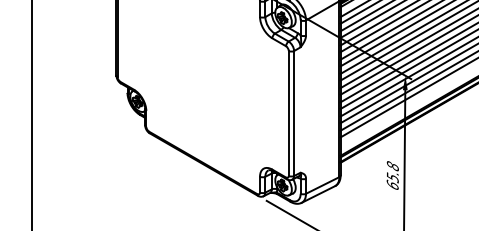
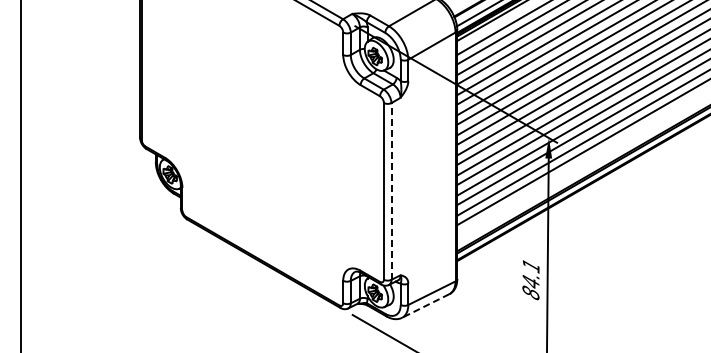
line: (294, 112) -> (391, 190), solid -> dashed
text: (392, 175) -> (530, 279), 65.8 -> 84.1
line: (318, 194) -> (425, 306), solid -> dashed

